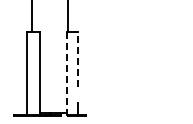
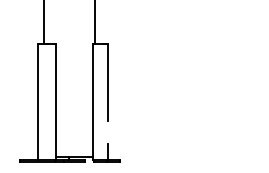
line: (77, 58) -> (108, 81), dashed -> solid
line: (66, 73) -> (92, 102), dashed -> solid

